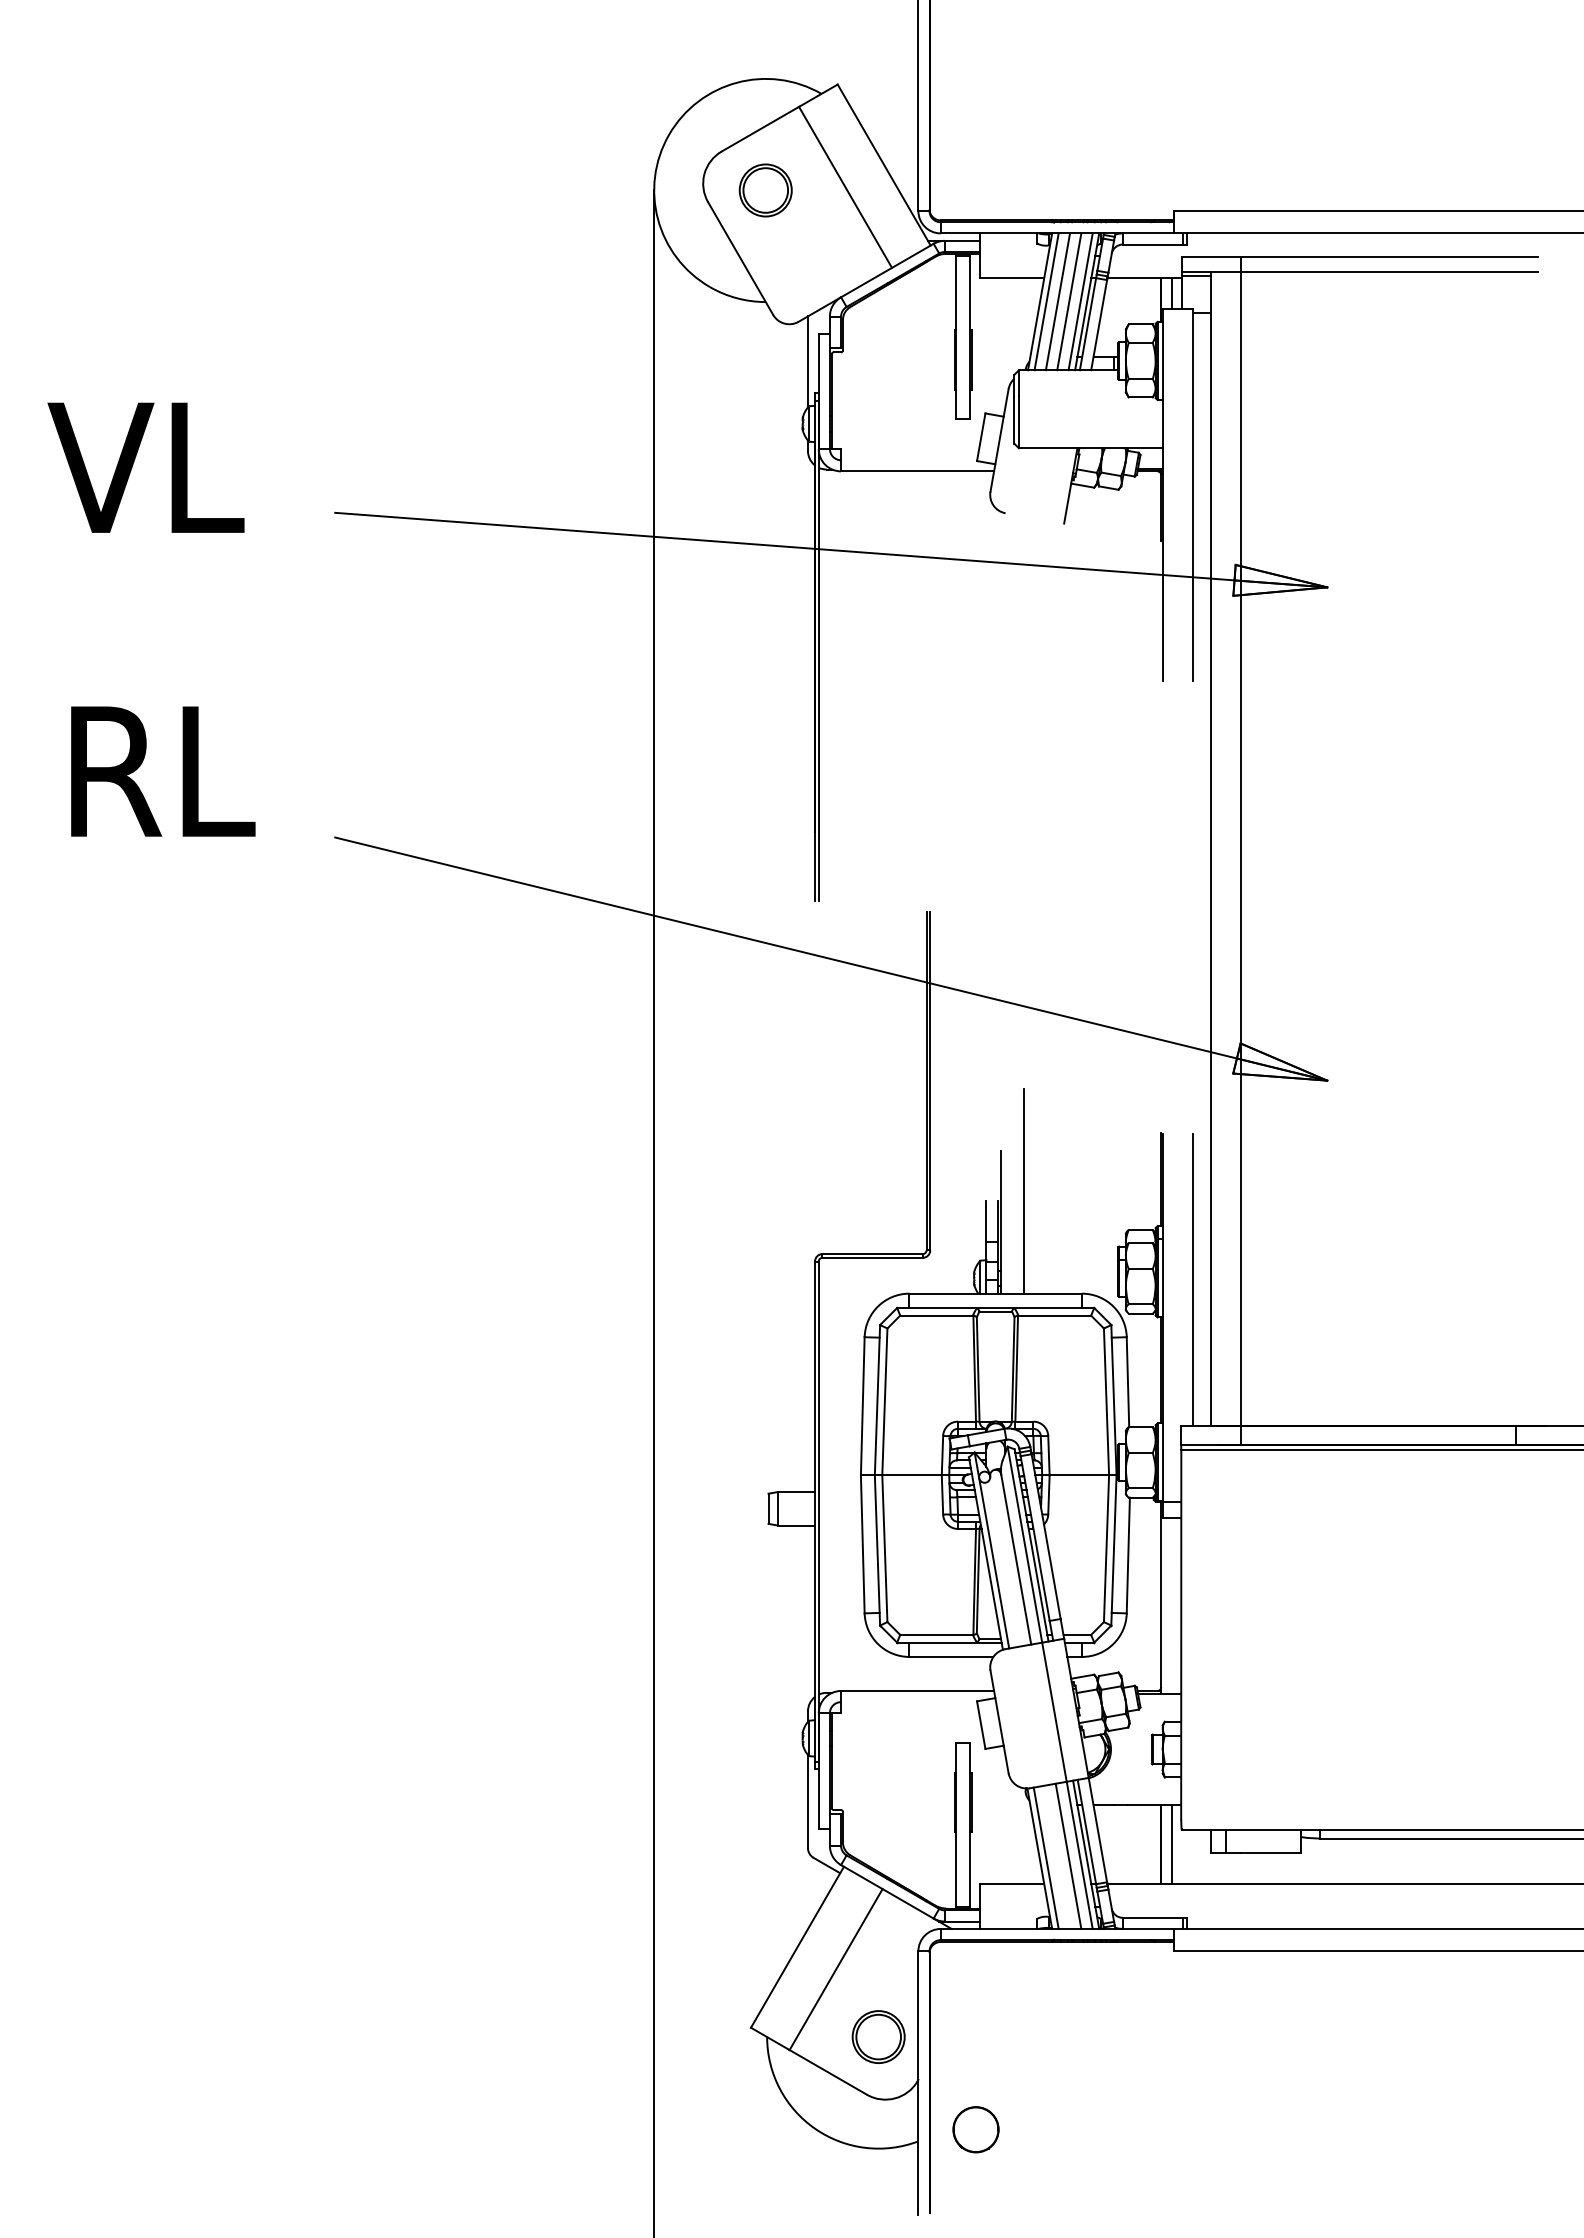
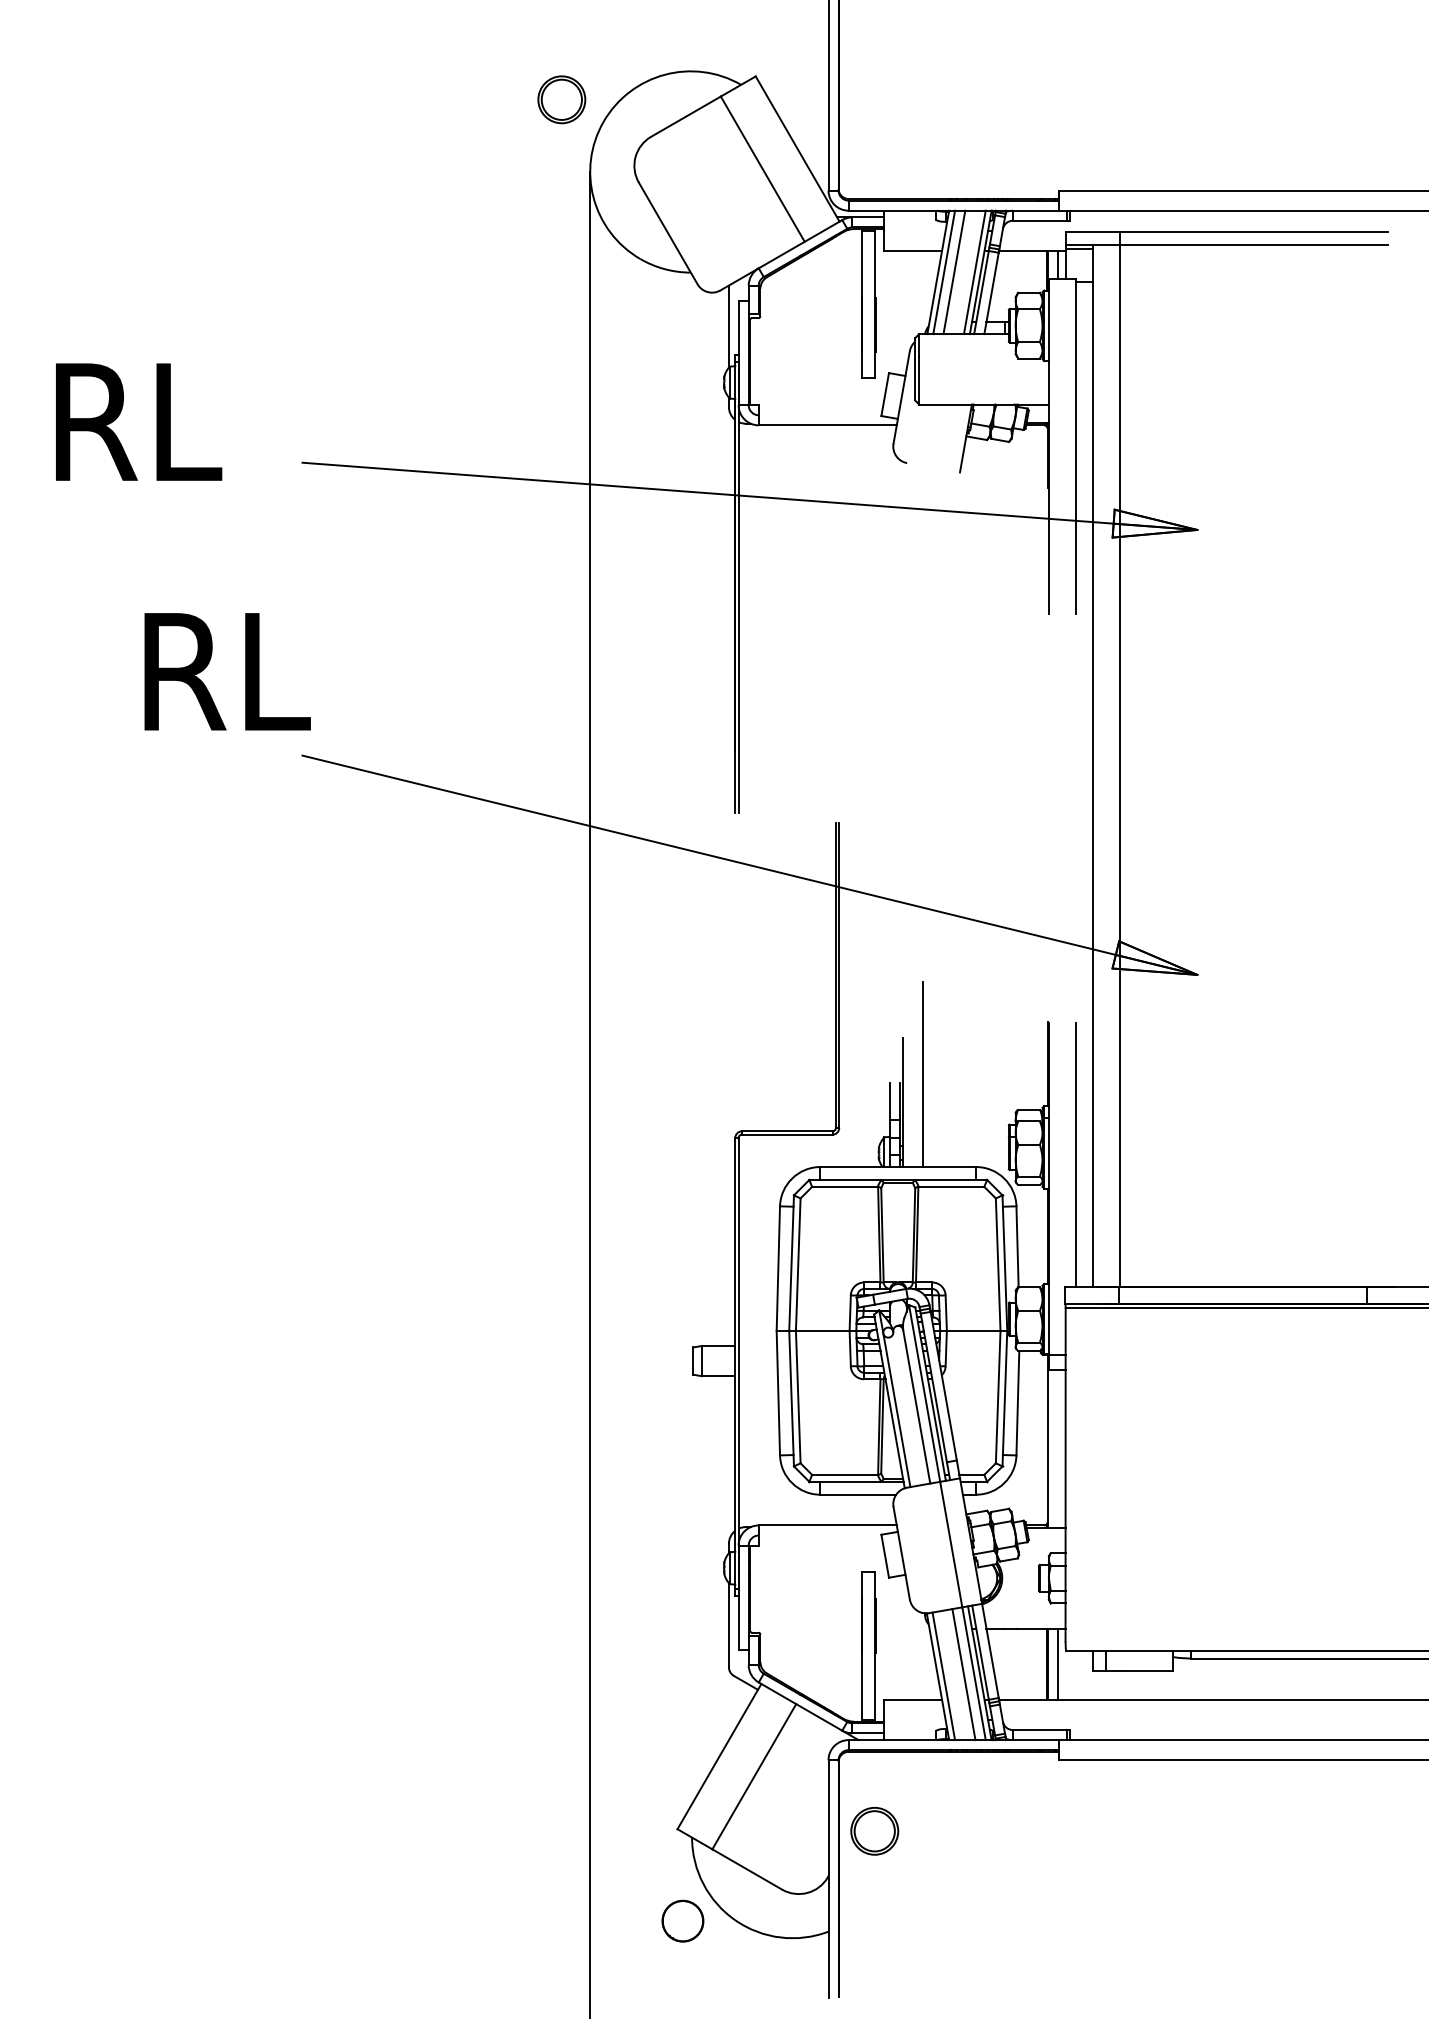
part: (765, 190) -> (561, 99), moved
line: (1069, 301) -> (964, 272), removed
text: (146, 467) -> (132, 421), VL -> RL
text: (163, 771) -> (227, 671), moved
part: (878, 2036) -> (874, 1830), moved
circle: (975, 2129) -> (682, 1920), moved

